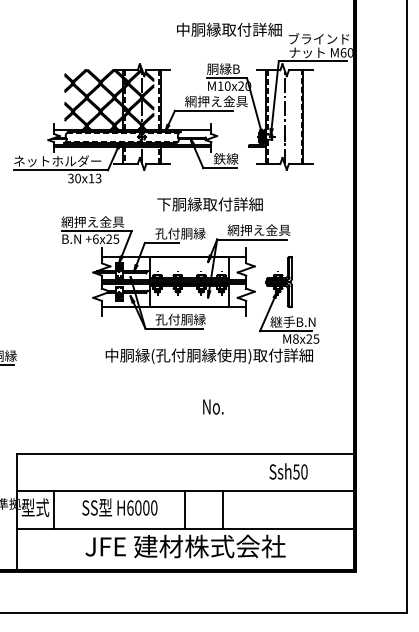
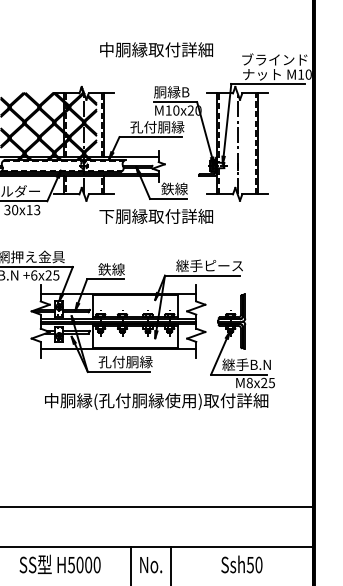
text: (229, 29) -> (156, 49), moved
text: (343, 52) -> (301, 74), M60 -> M10
text: (216, 101) -> (164, 127), 網押え金具 -> 孔付胴縁
text: (209, 204) -> (155, 216), moved
text: (260, 230) -> (211, 266), 網押え金具 -> 継手ピース
text: (180, 233) -> (125, 269), 孔付胴縁 -> 鉄線
text: (213, 406) -> (151, 564), moved
text: (288, 471) -> (241, 564), moved
text: (130, 507) -> (71, 564), H6000 -> H5000

